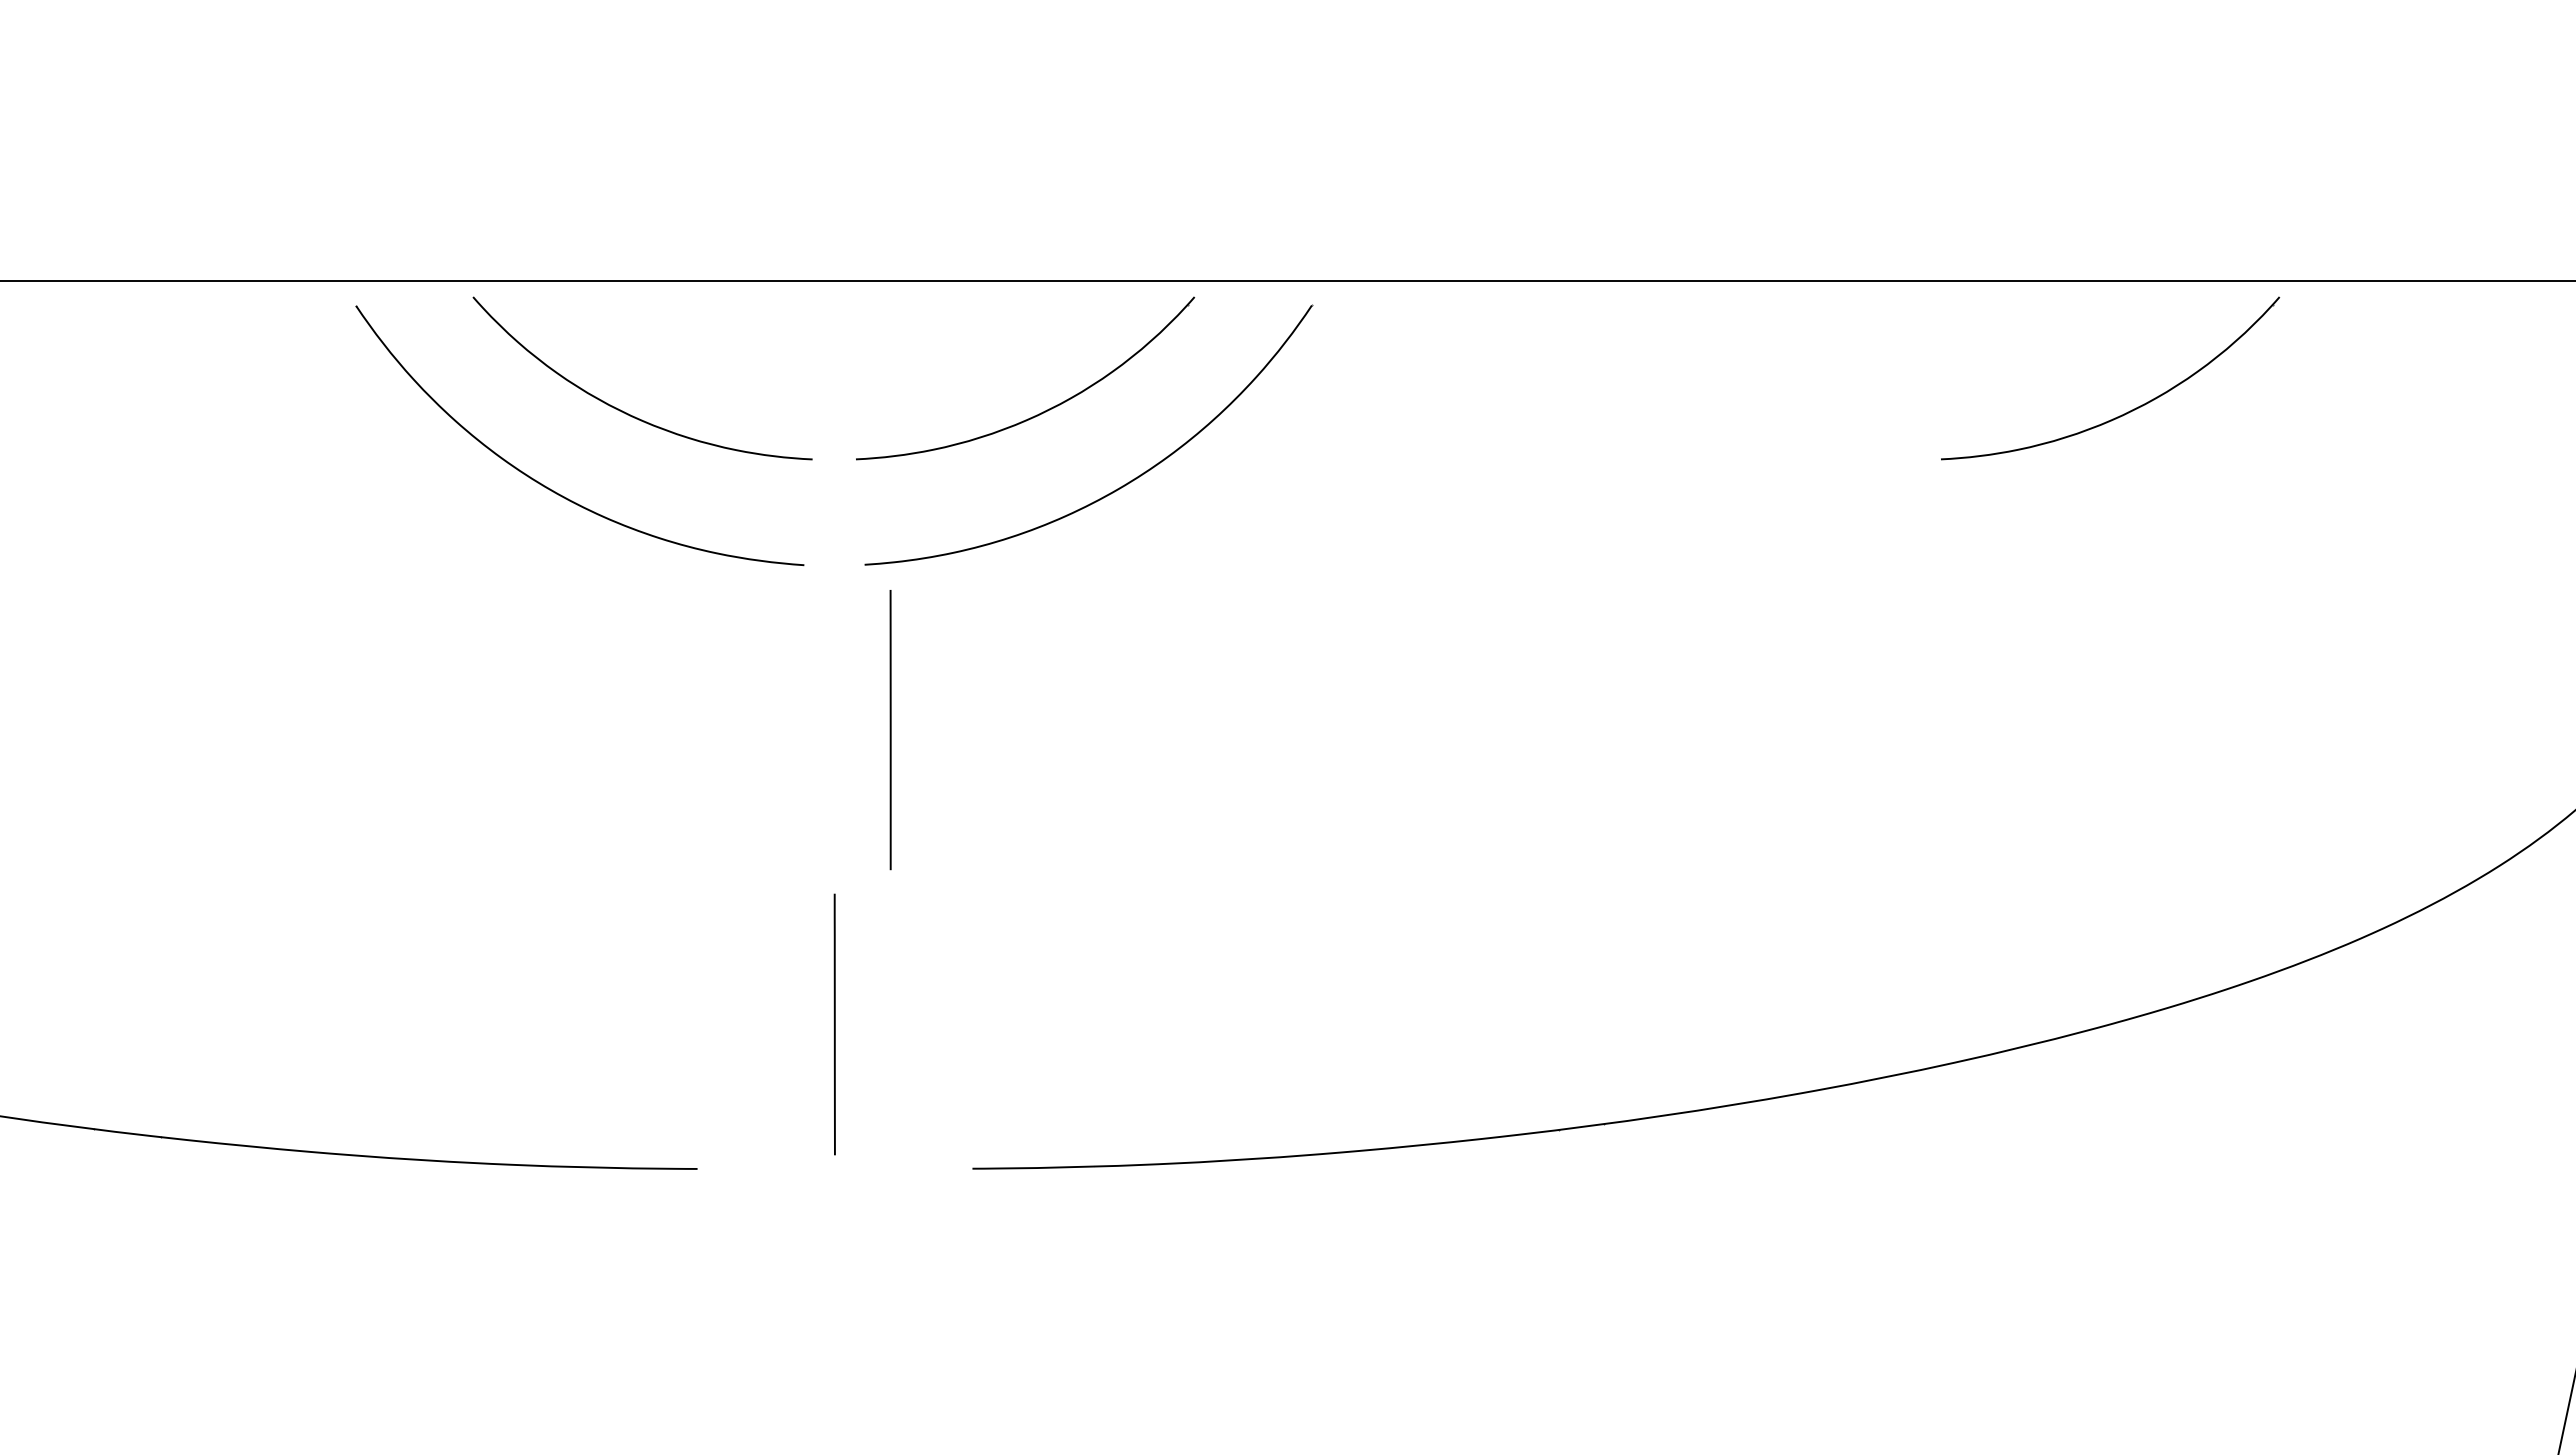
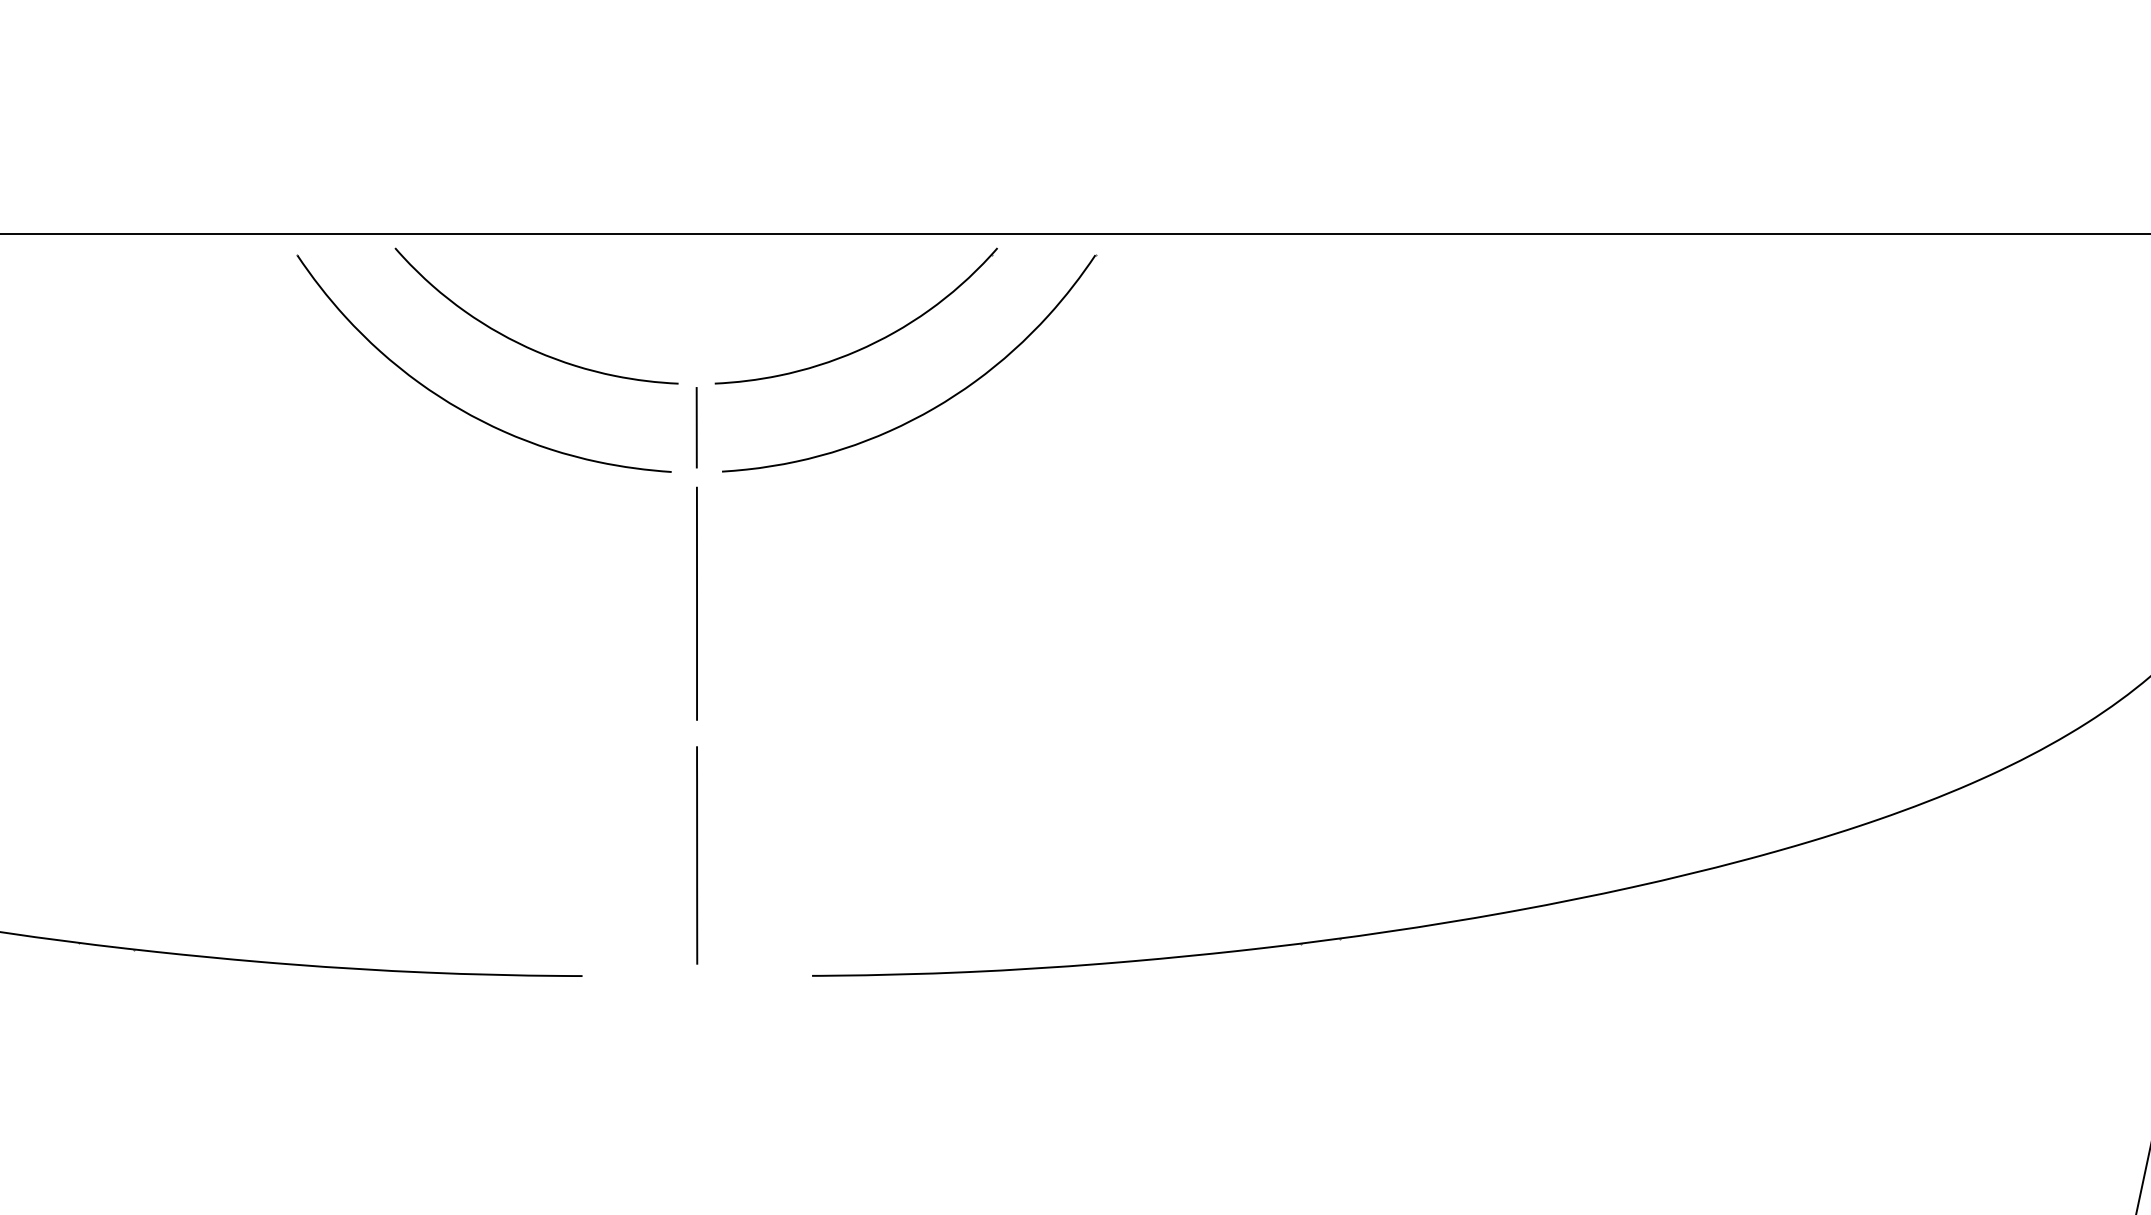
part: (2126, 412) -> (1775, 344), removed
line: (834, 511) -> (696, 427), added
line: (890, 730) -> (696, 604), moved

